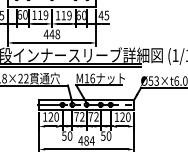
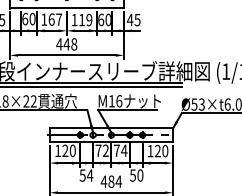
text: (43, 15) -> (55, 19), 119 -> 167
text: (96, 116) -> (124, 150), 72 -> 74
text: (69, 135) -> (89, 174), 50 -> 54

